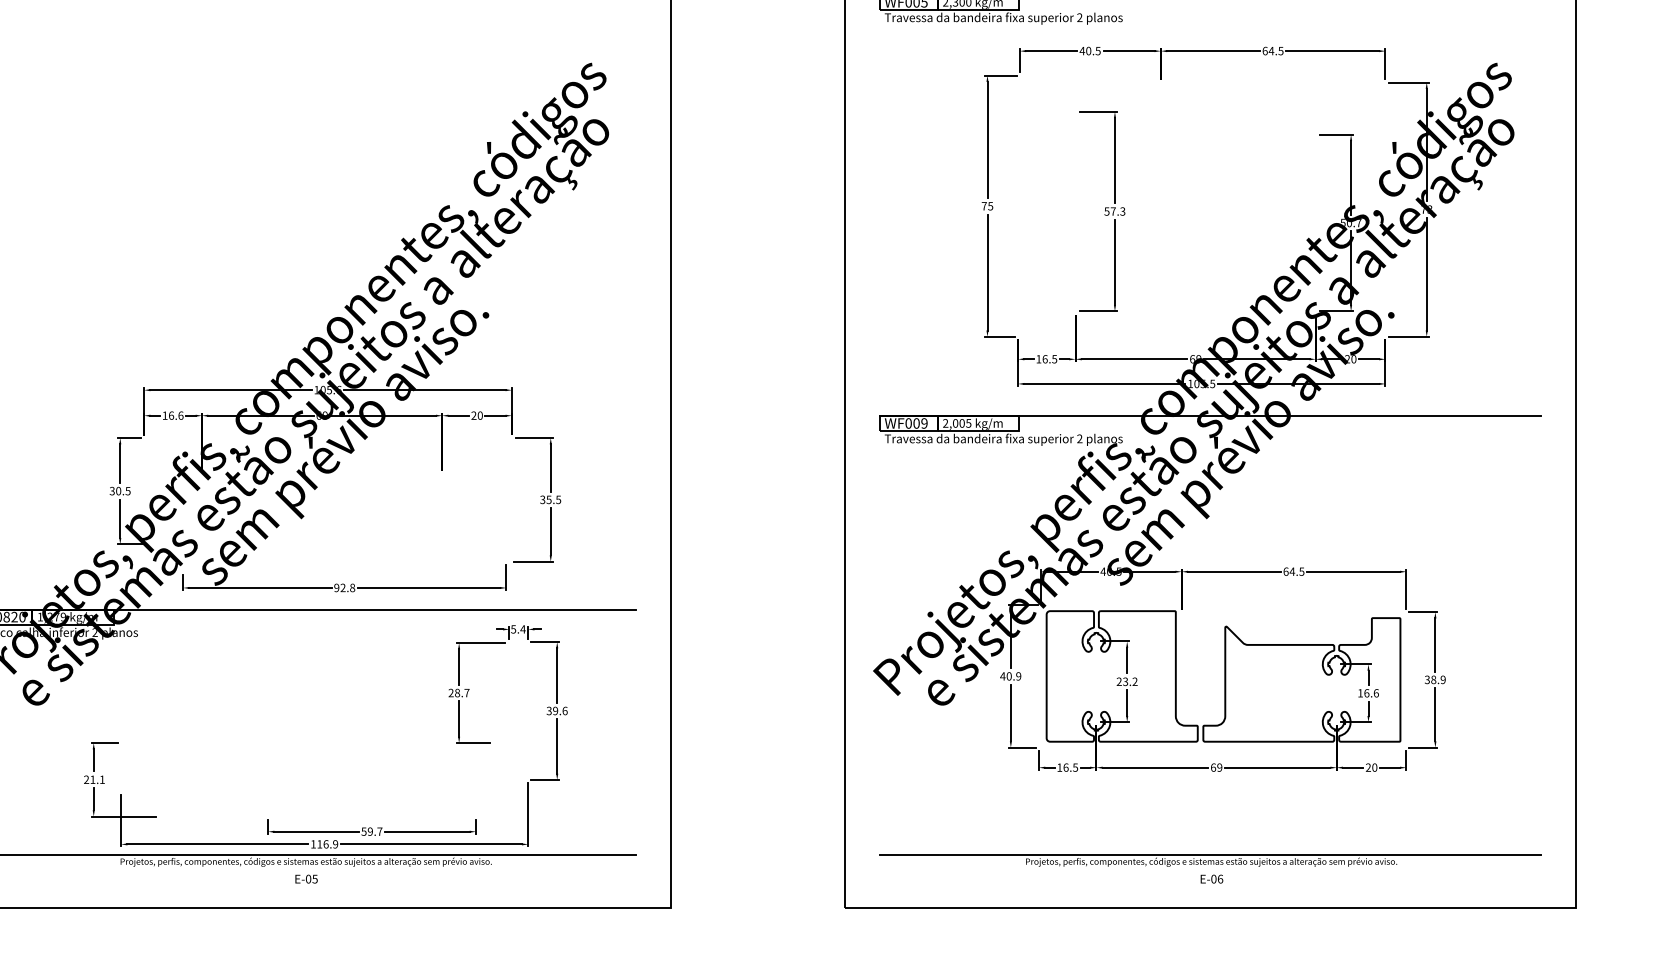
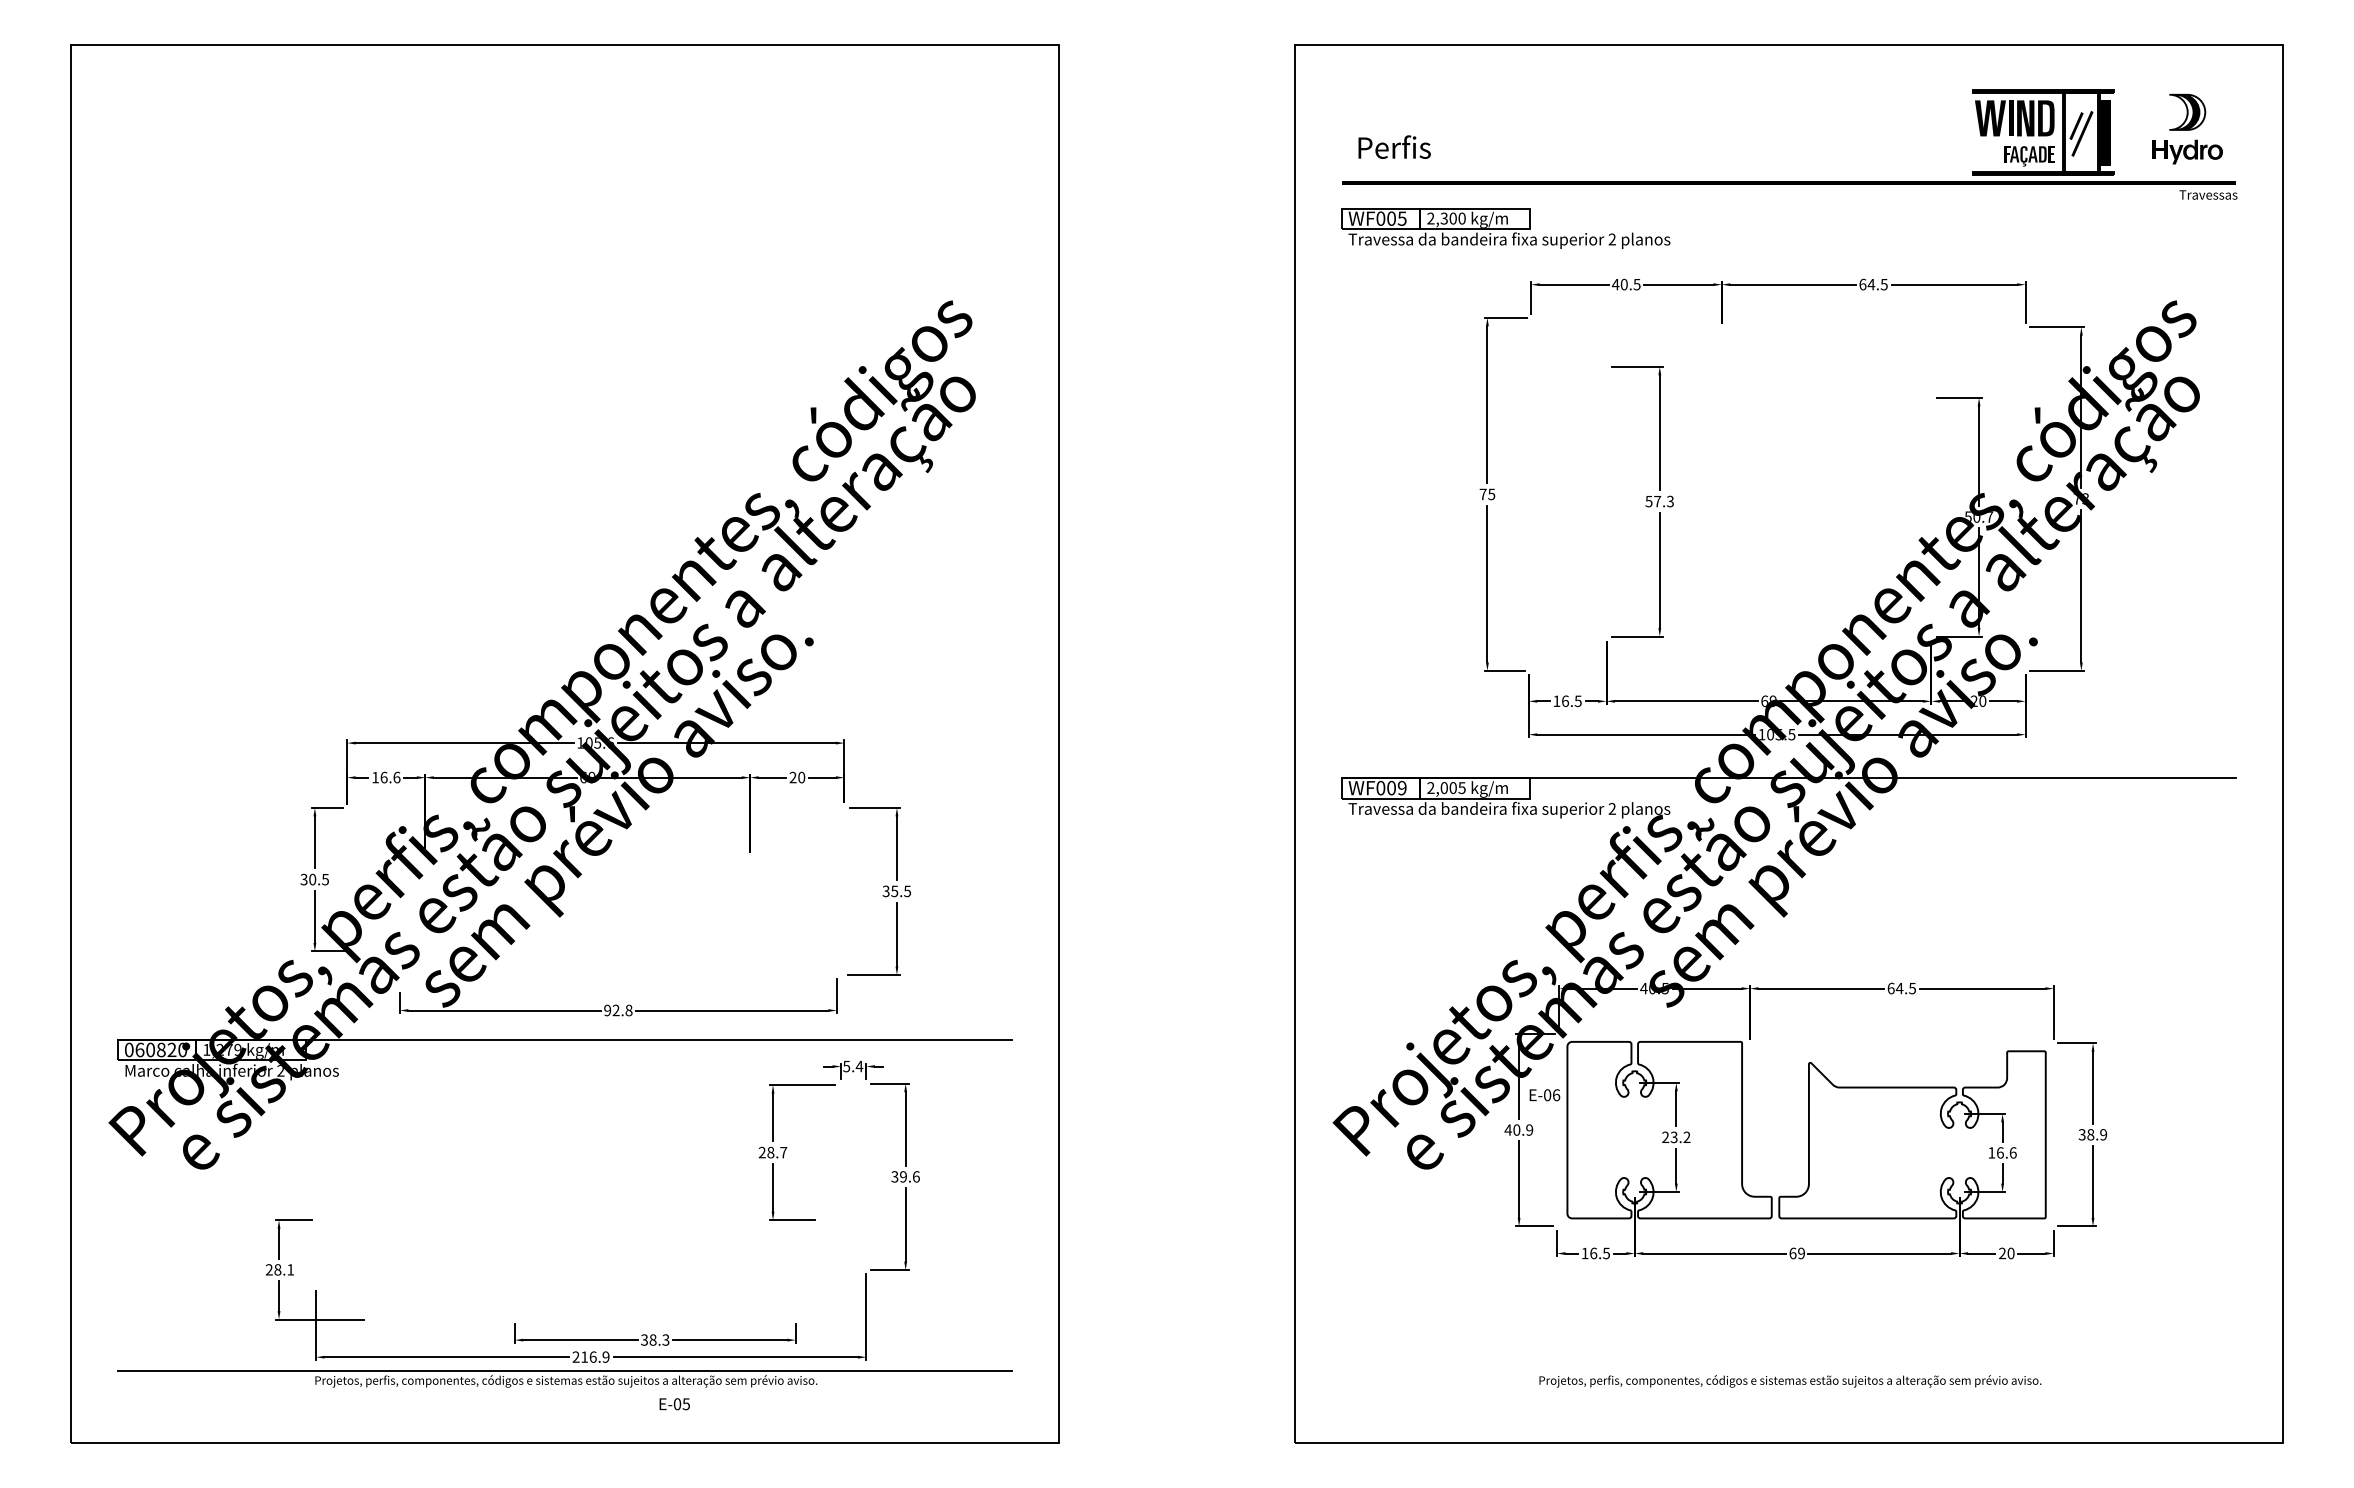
text: (92, 779) -> (277, 1269), 21.1 -> 28.1
text: (372, 831) -> (655, 1339), 59.7 -> 38.3
text: (313, 843) -> (575, 1356), 116.9 -> 216.9
line: (1210, 854) -> (1788, 1371), removed
text: (306, 879) -> (674, 1404), moved
text: (1211, 879) -> (1544, 1095), moved

